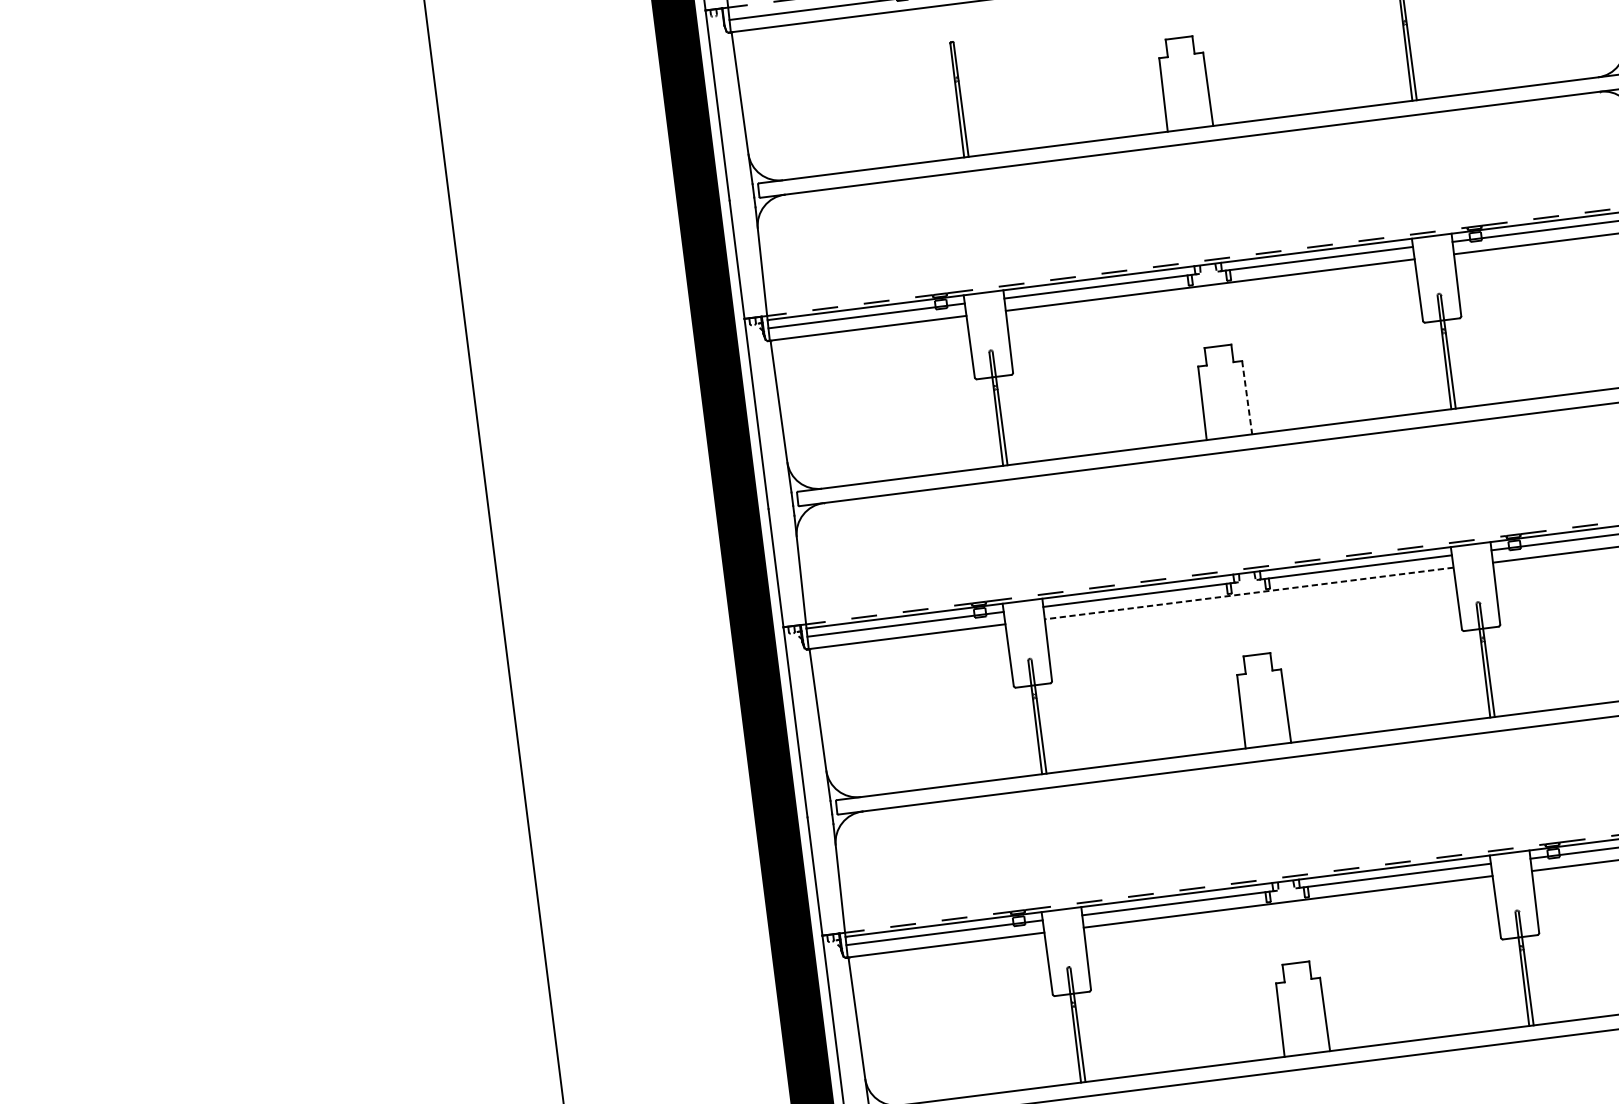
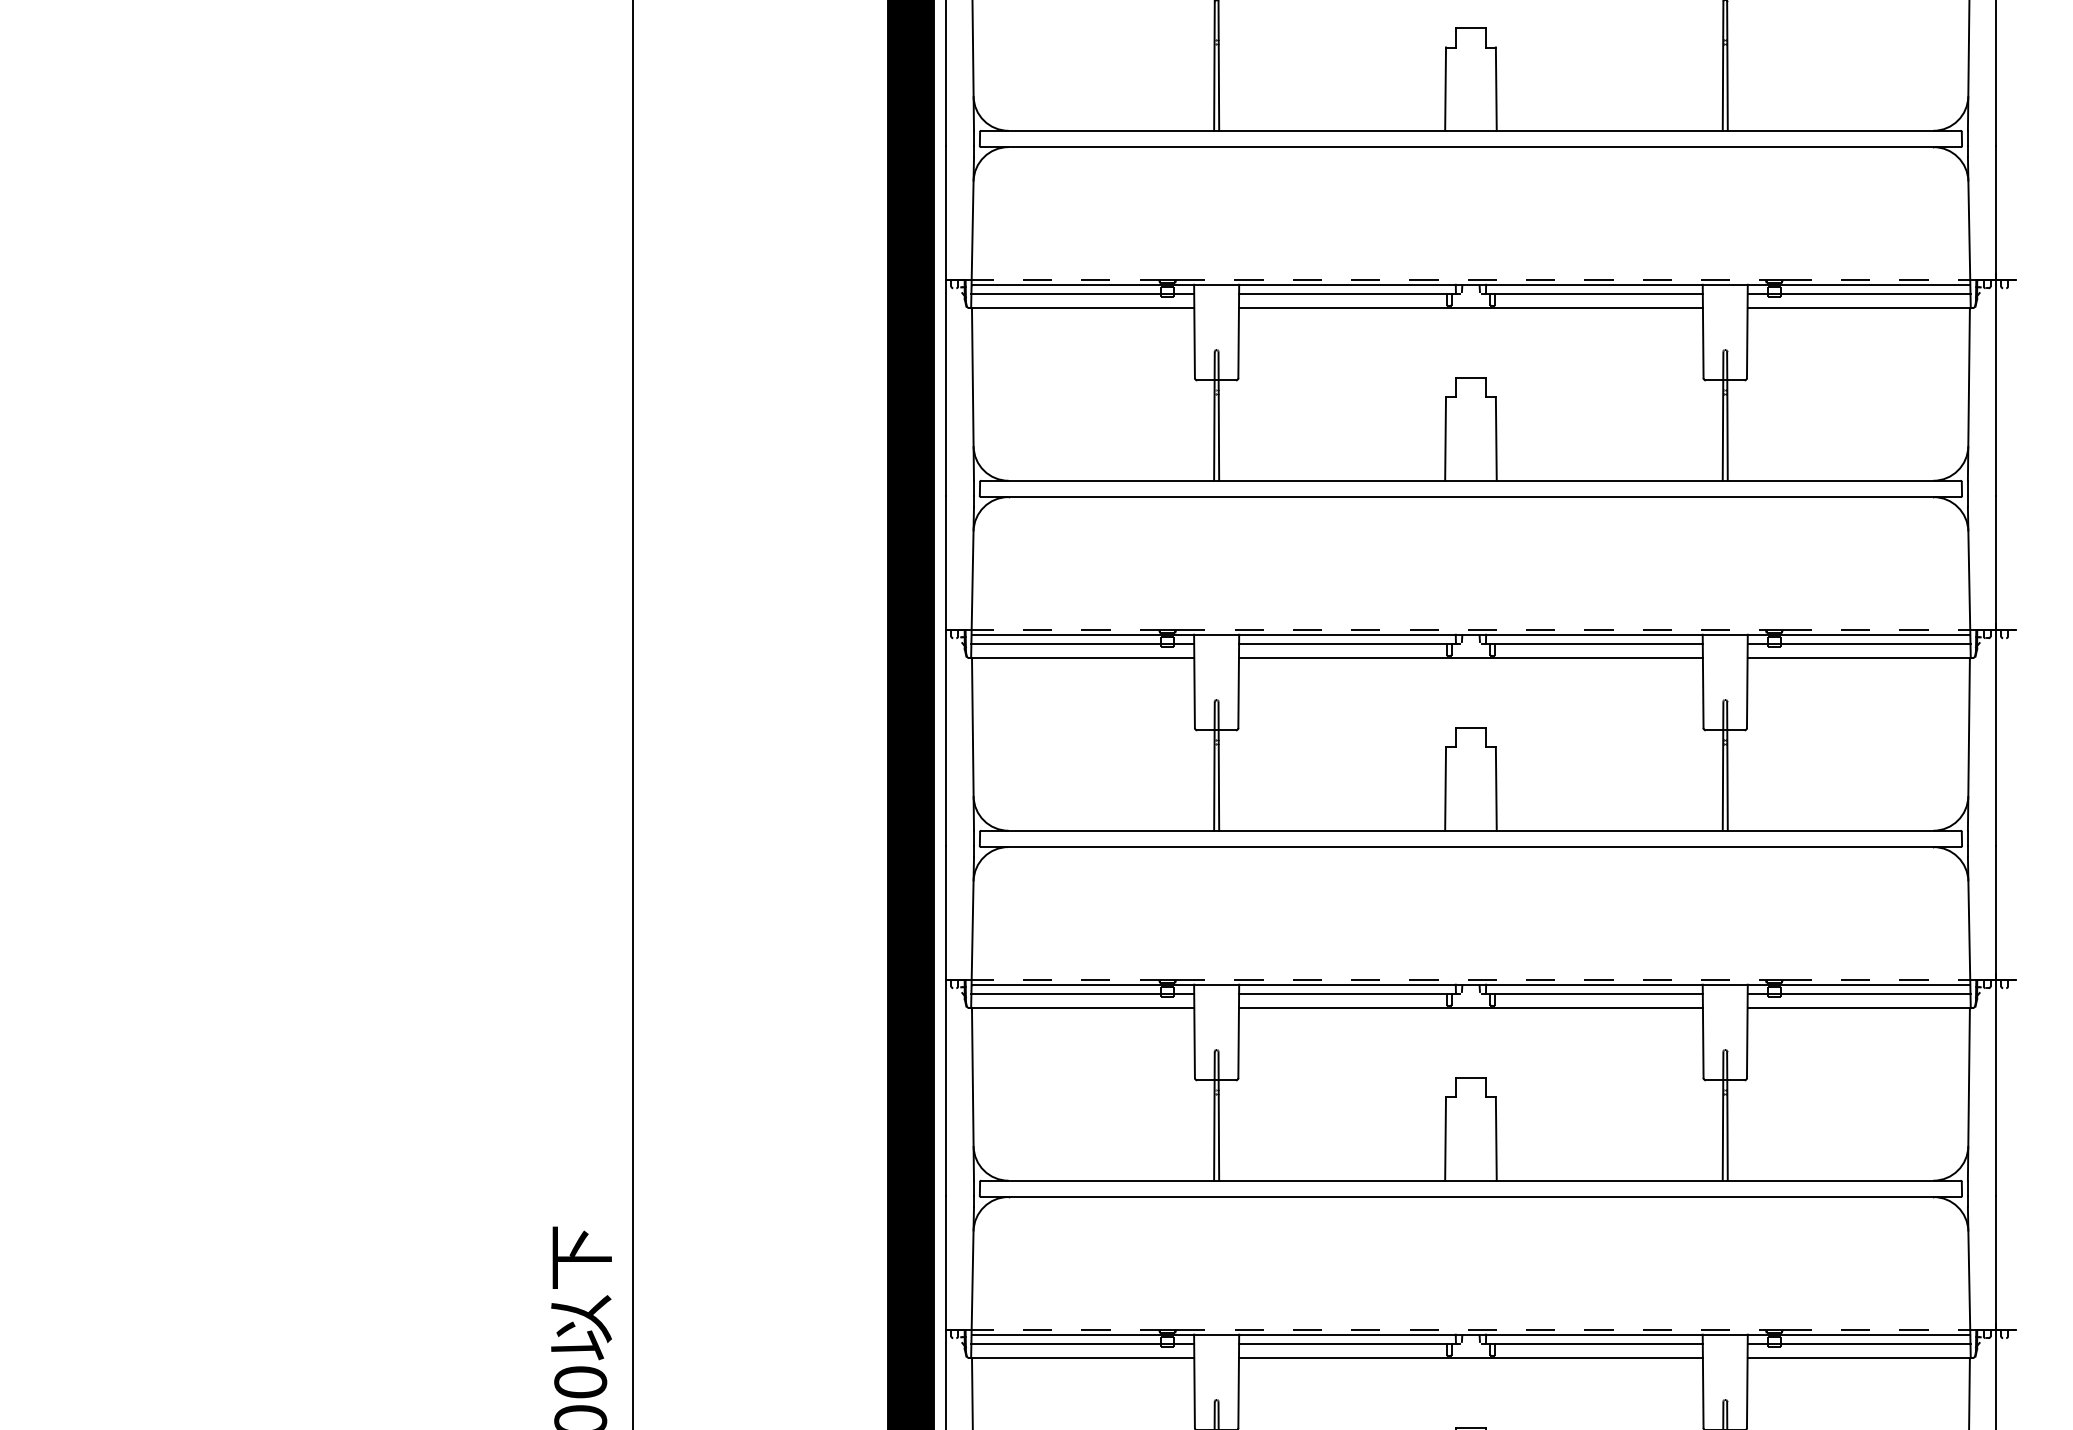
line: (1247, 398) -> (1496, 439), dashed -> solid
line: (1248, 593) -> (1470, 658), dashed -> solid

